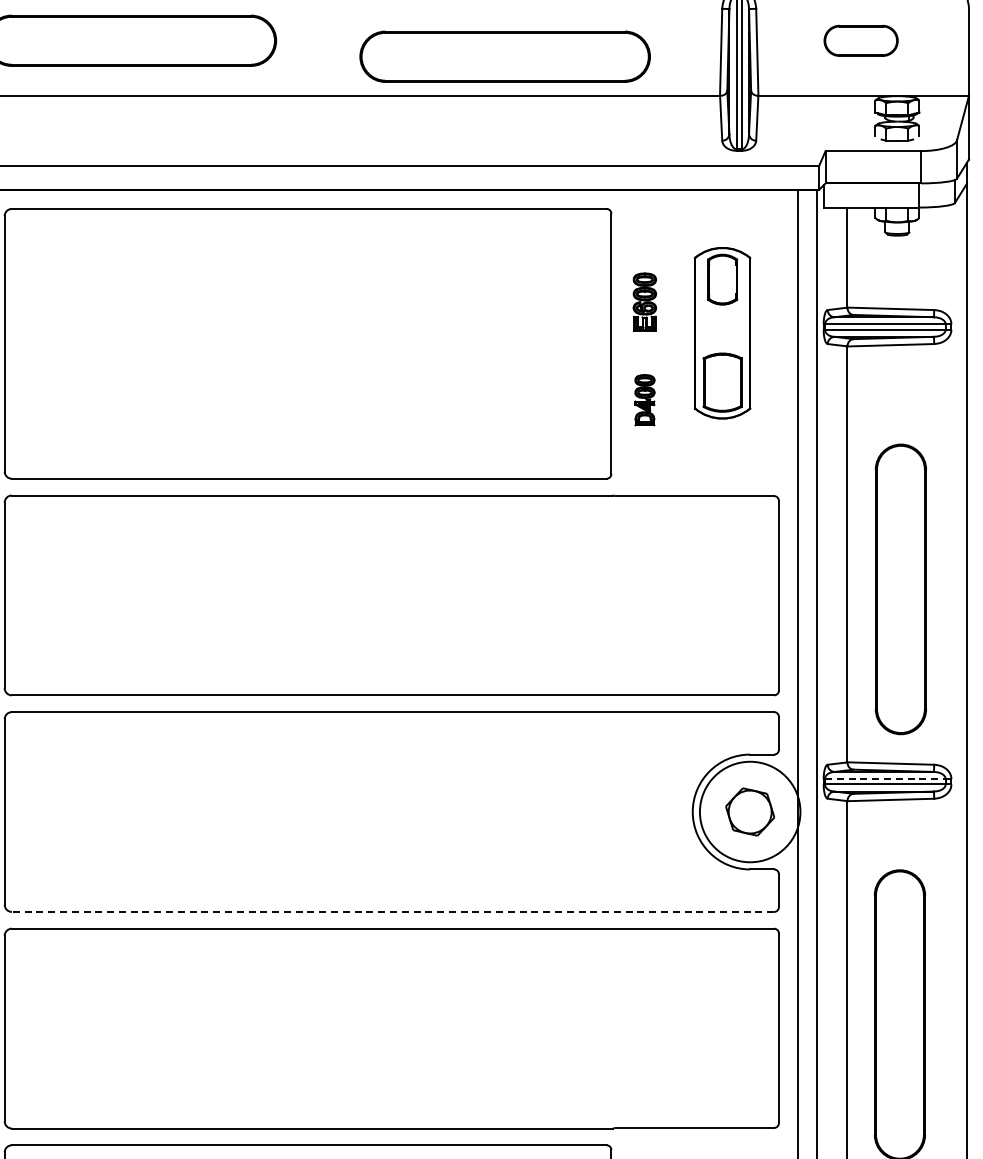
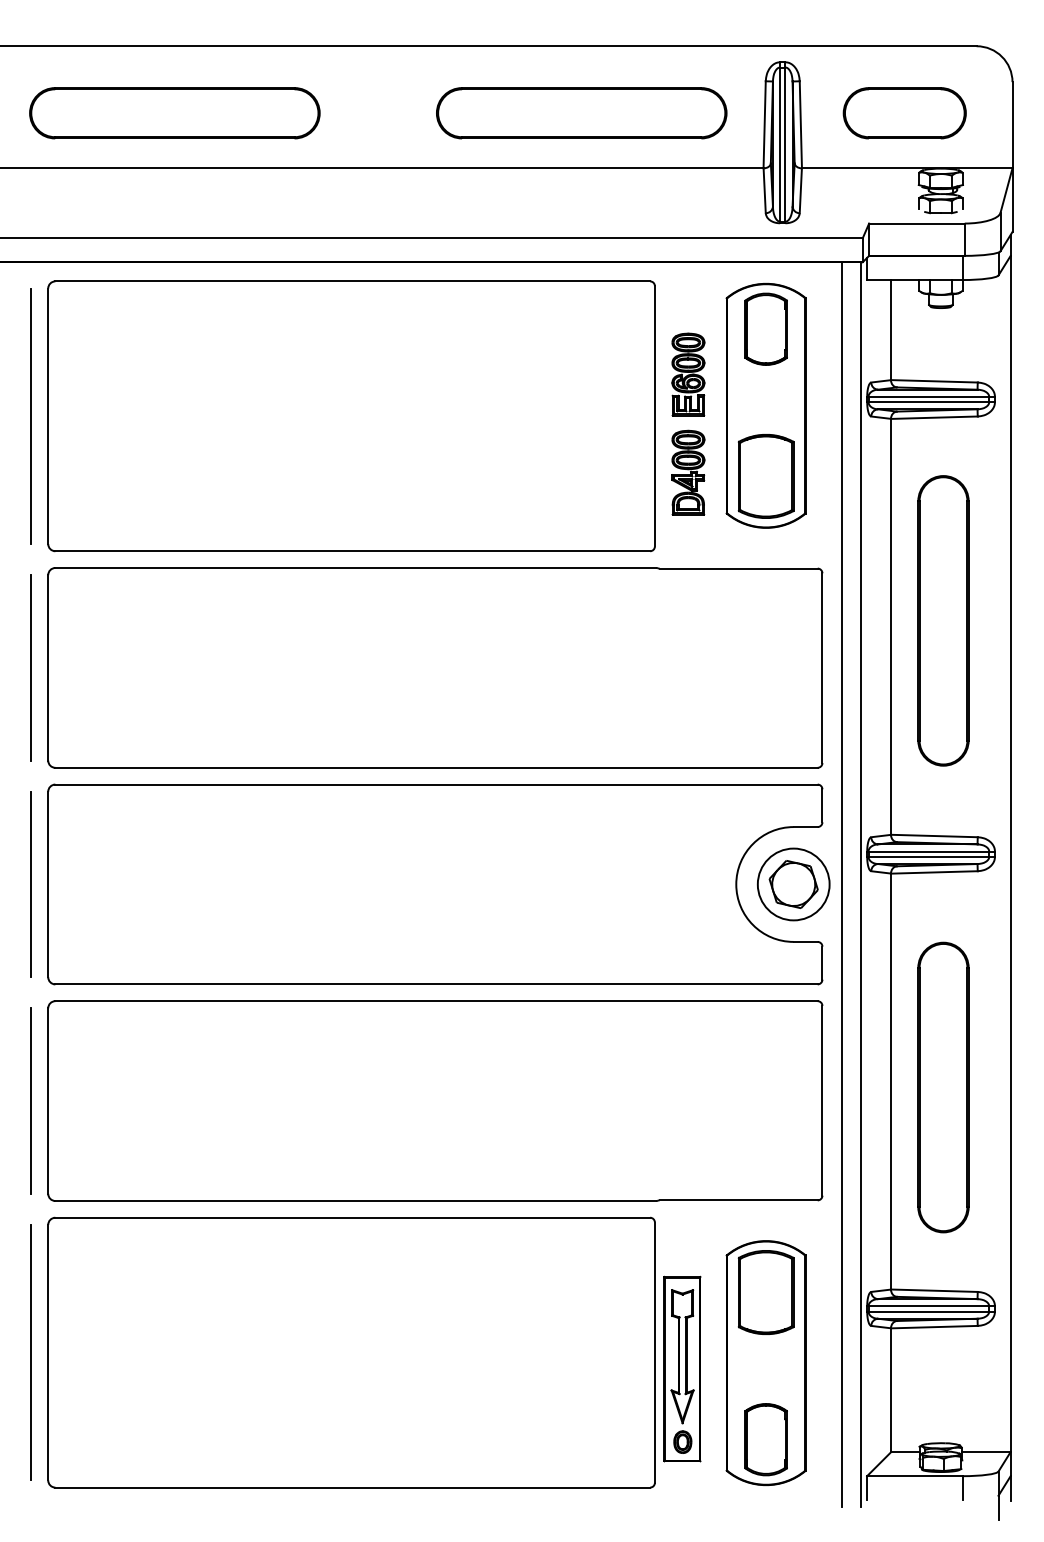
part: (860, 41) -> (904, 113), size x1.67
part: (504, 57) -> (581, 113), moved
part: (644, 302) -> (688, 374), size x1.43
part: (721, 333) -> (765, 405), size x1.43
part: (644, 400) -> (688, 472), size x1.67
part: (900, 589) -> (943, 620), moved
line: (885, 779) -> (929, 851), dashed -> solid
circle: (749, 812) -> (793, 884), size x0.71
line: (392, 912) -> (436, 984), dashed -> solid

